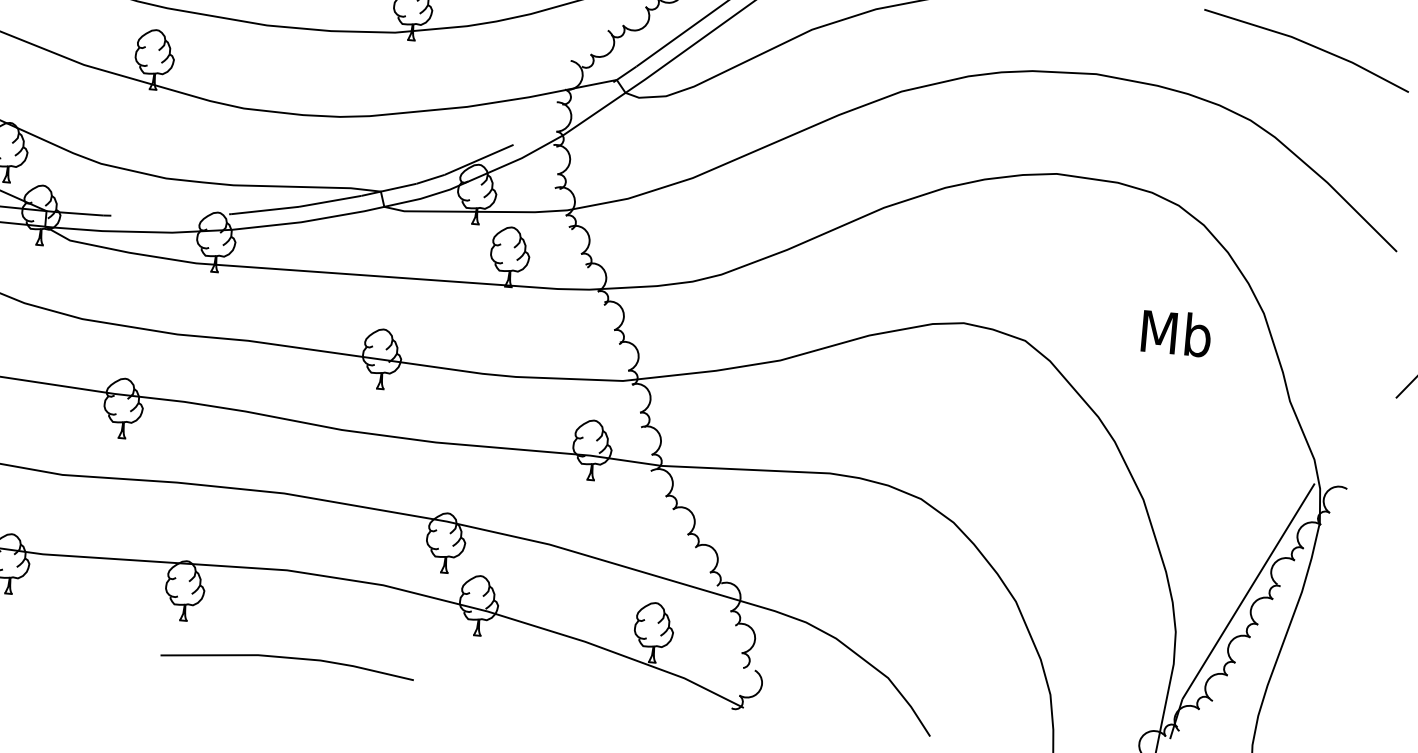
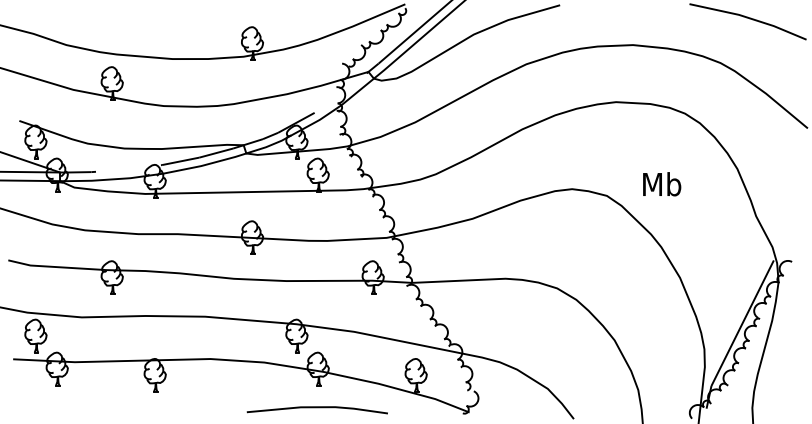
text: (1177, 333) -> (662, 184), moved
line: (286, 659) -> (316, 408), moved

